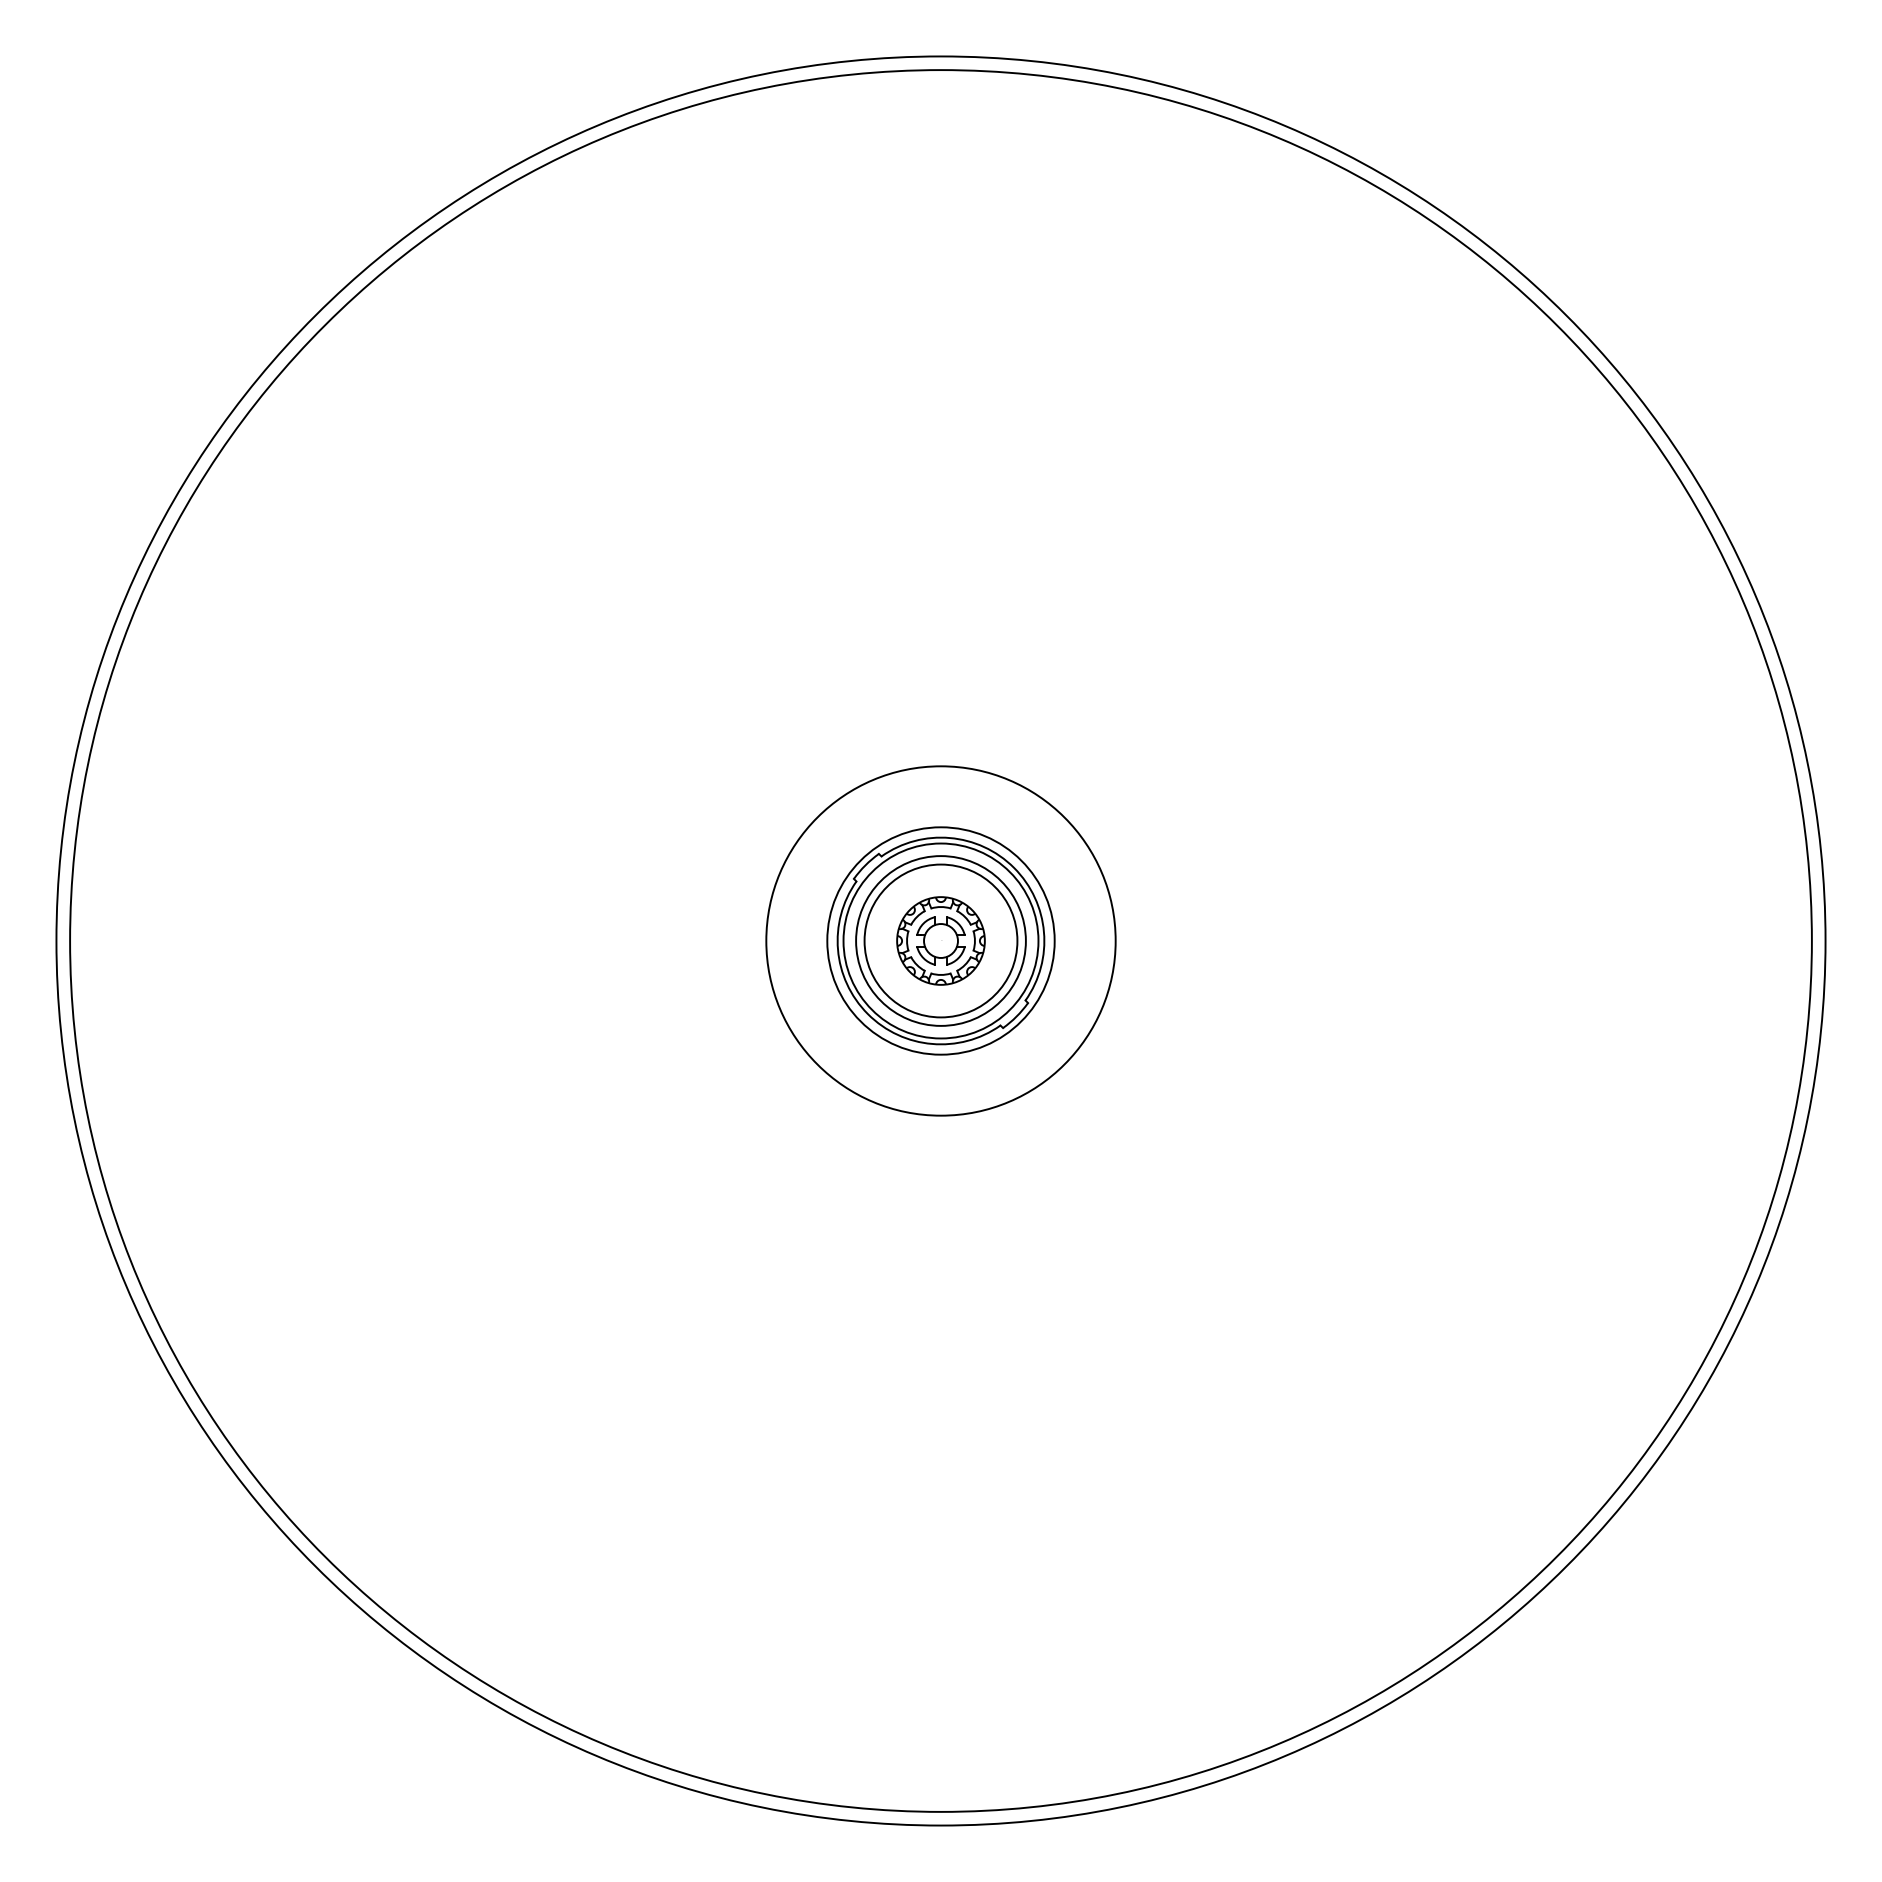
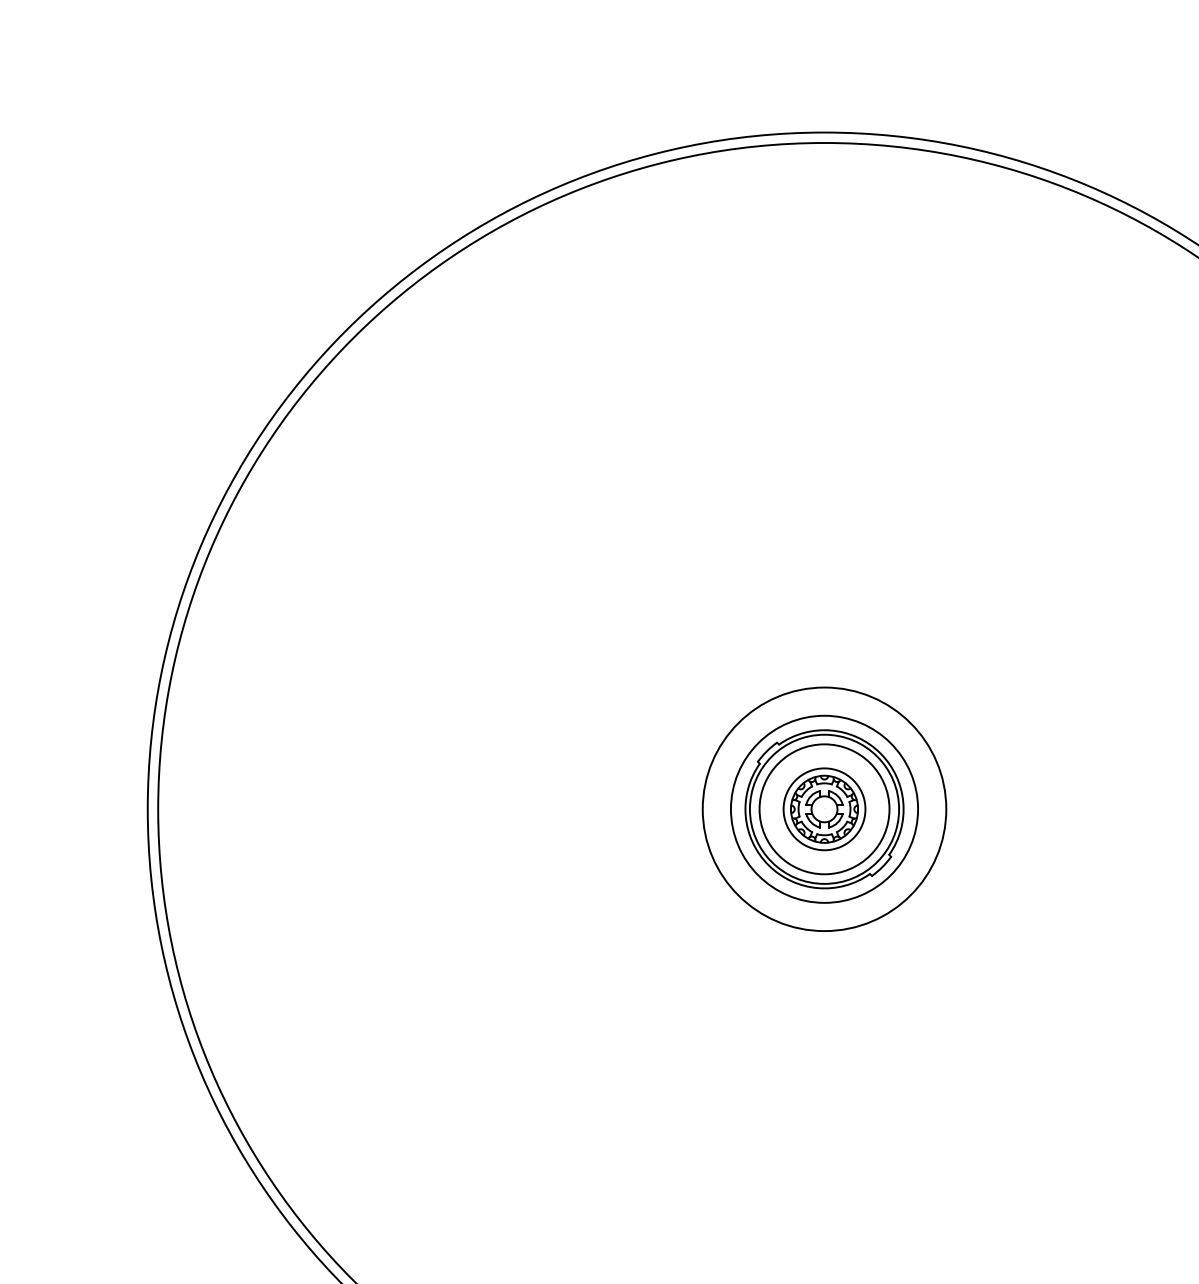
circle: (940, 940) -> (824, 808), size x0.7
circle: (940, 940) -> (824, 808), size x0.7
circle: (940, 940) -> (824, 808), size x1.4

